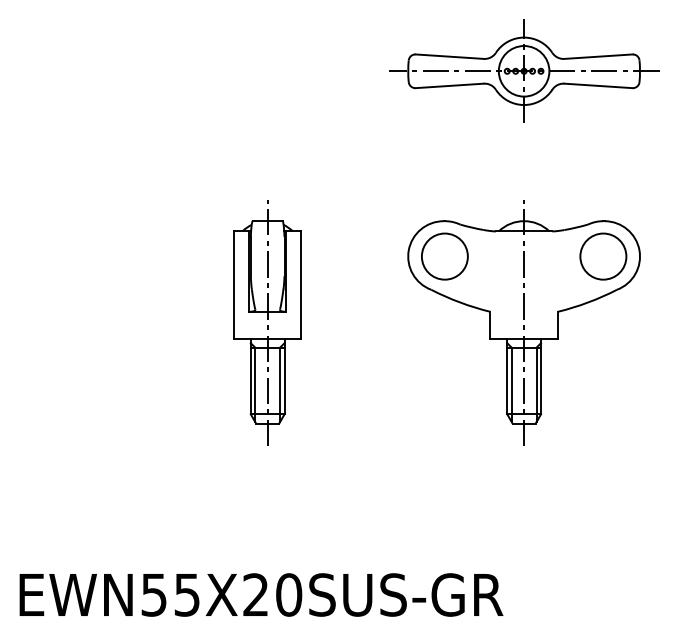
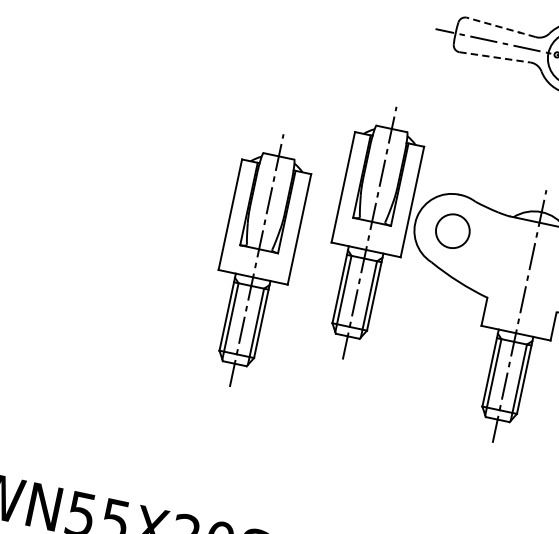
line: (449, 56) -> (501, 27), solid -> dashed
line: (450, 85) -> (495, 57), solid -> dashed
part: (444, 256) -> (452, 231), size x0.7
part: (367, 274) -> (369, 232), added

